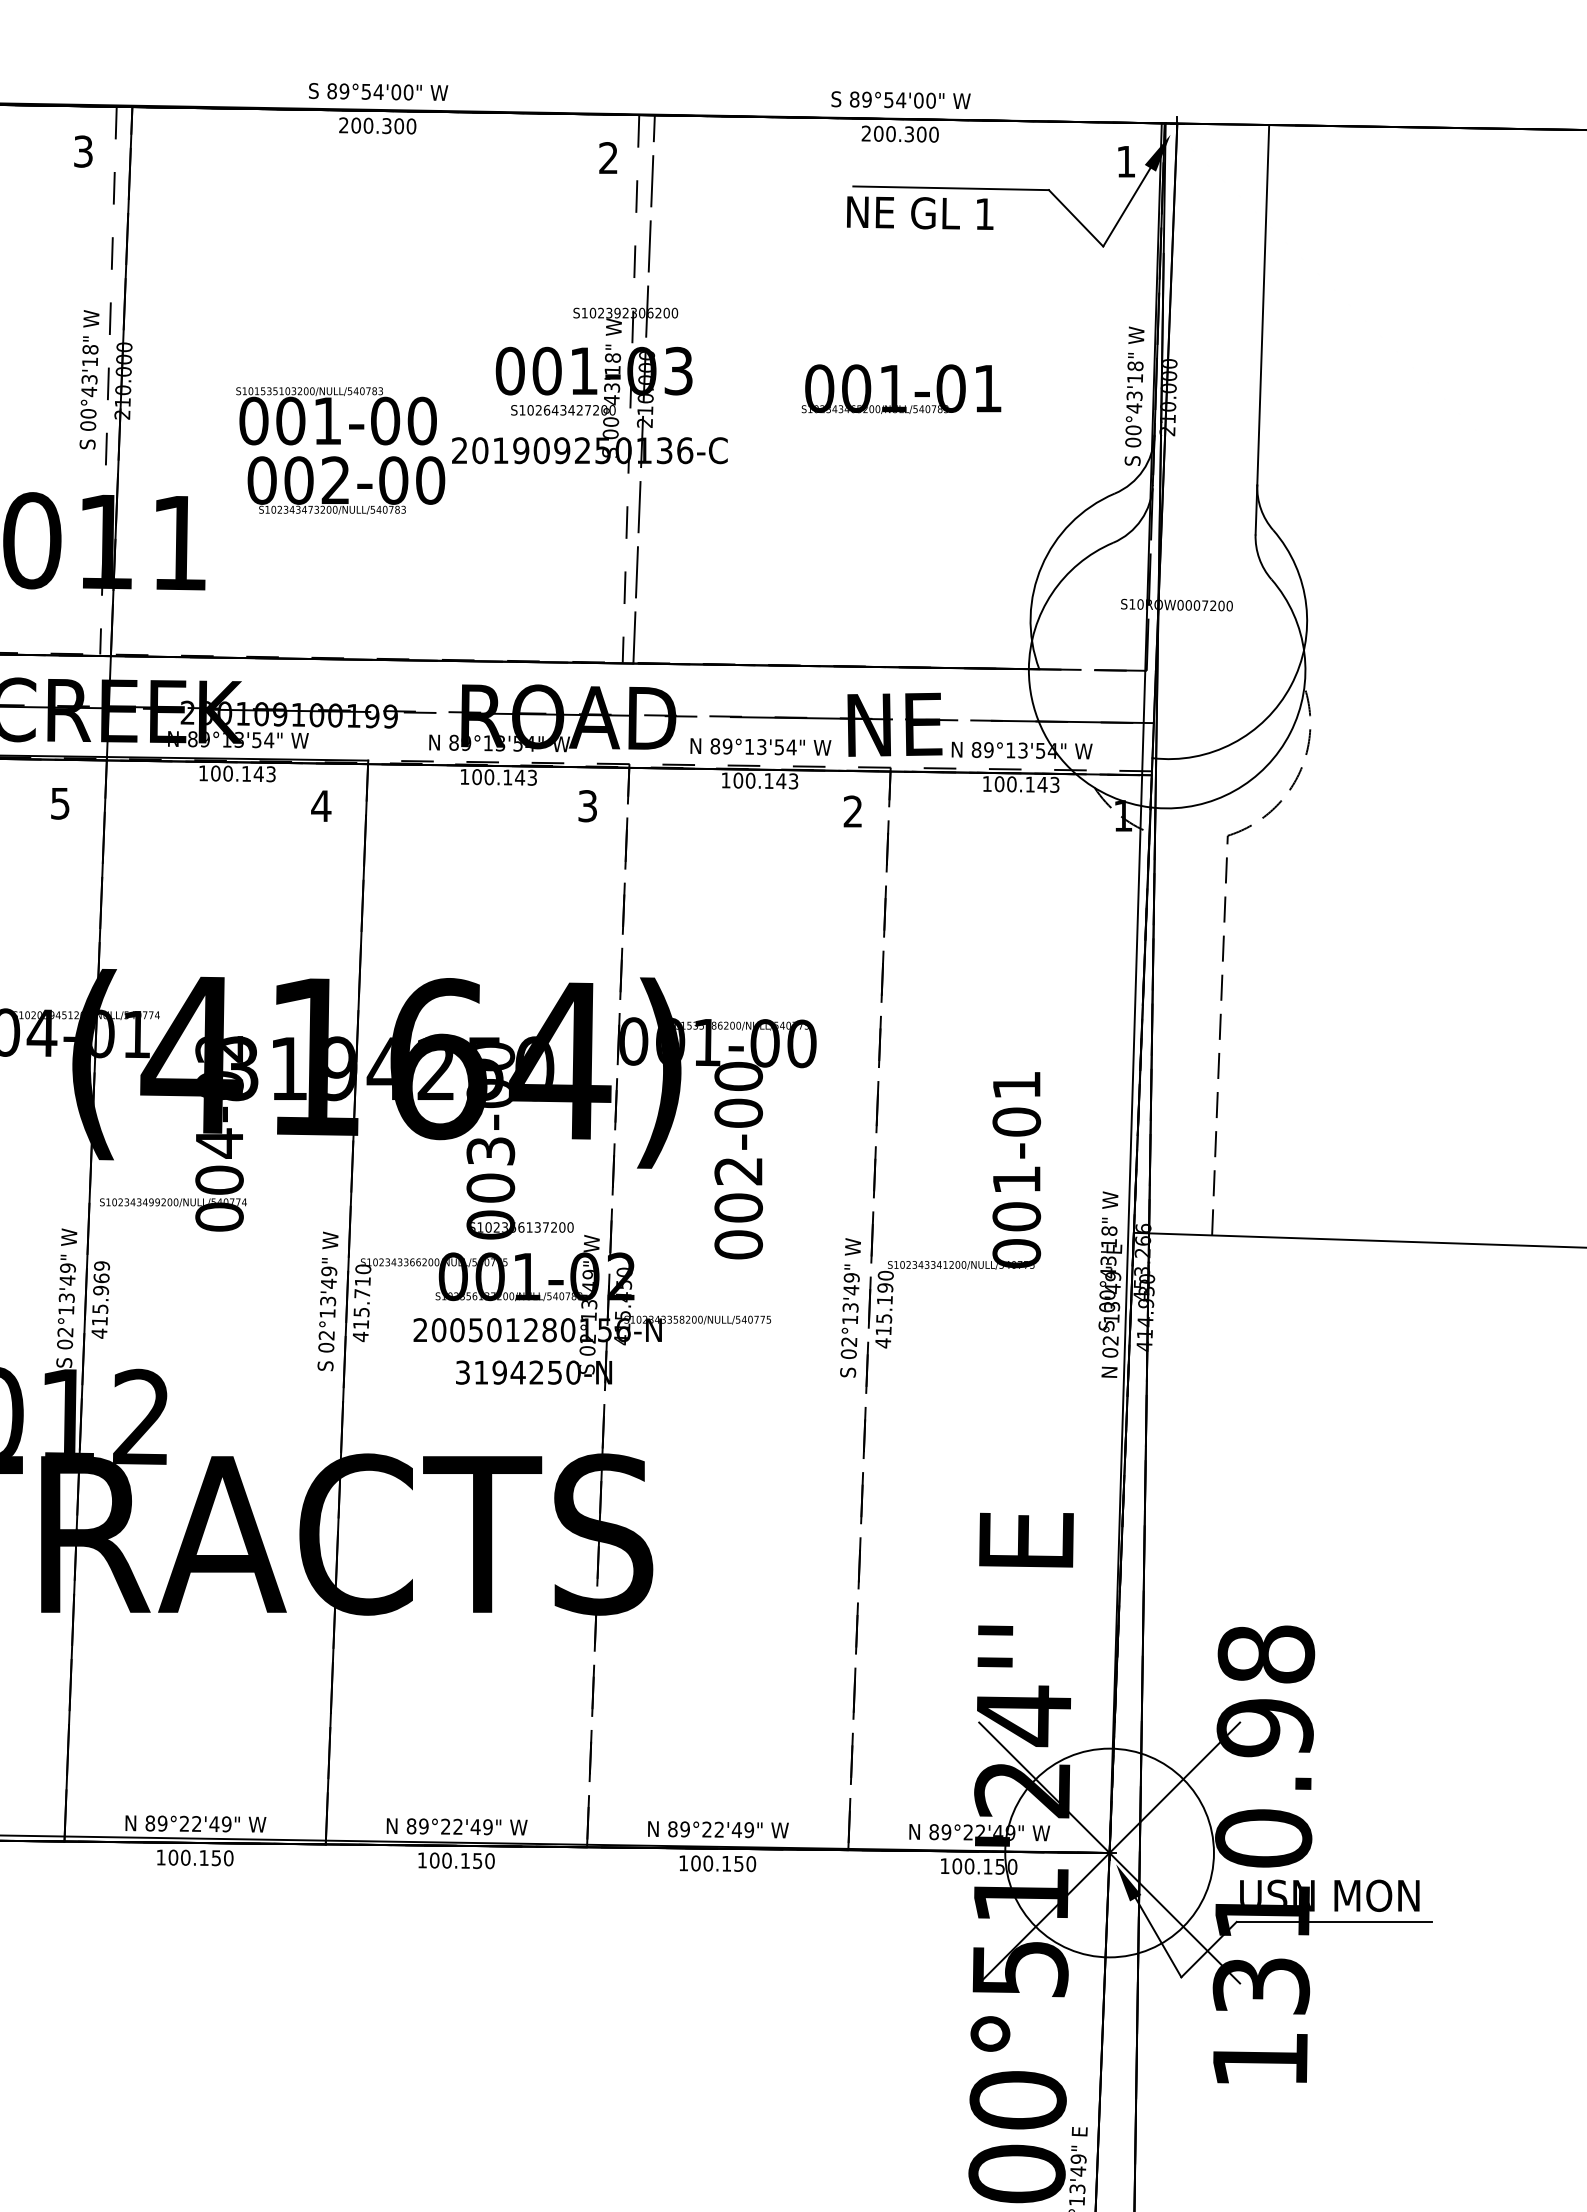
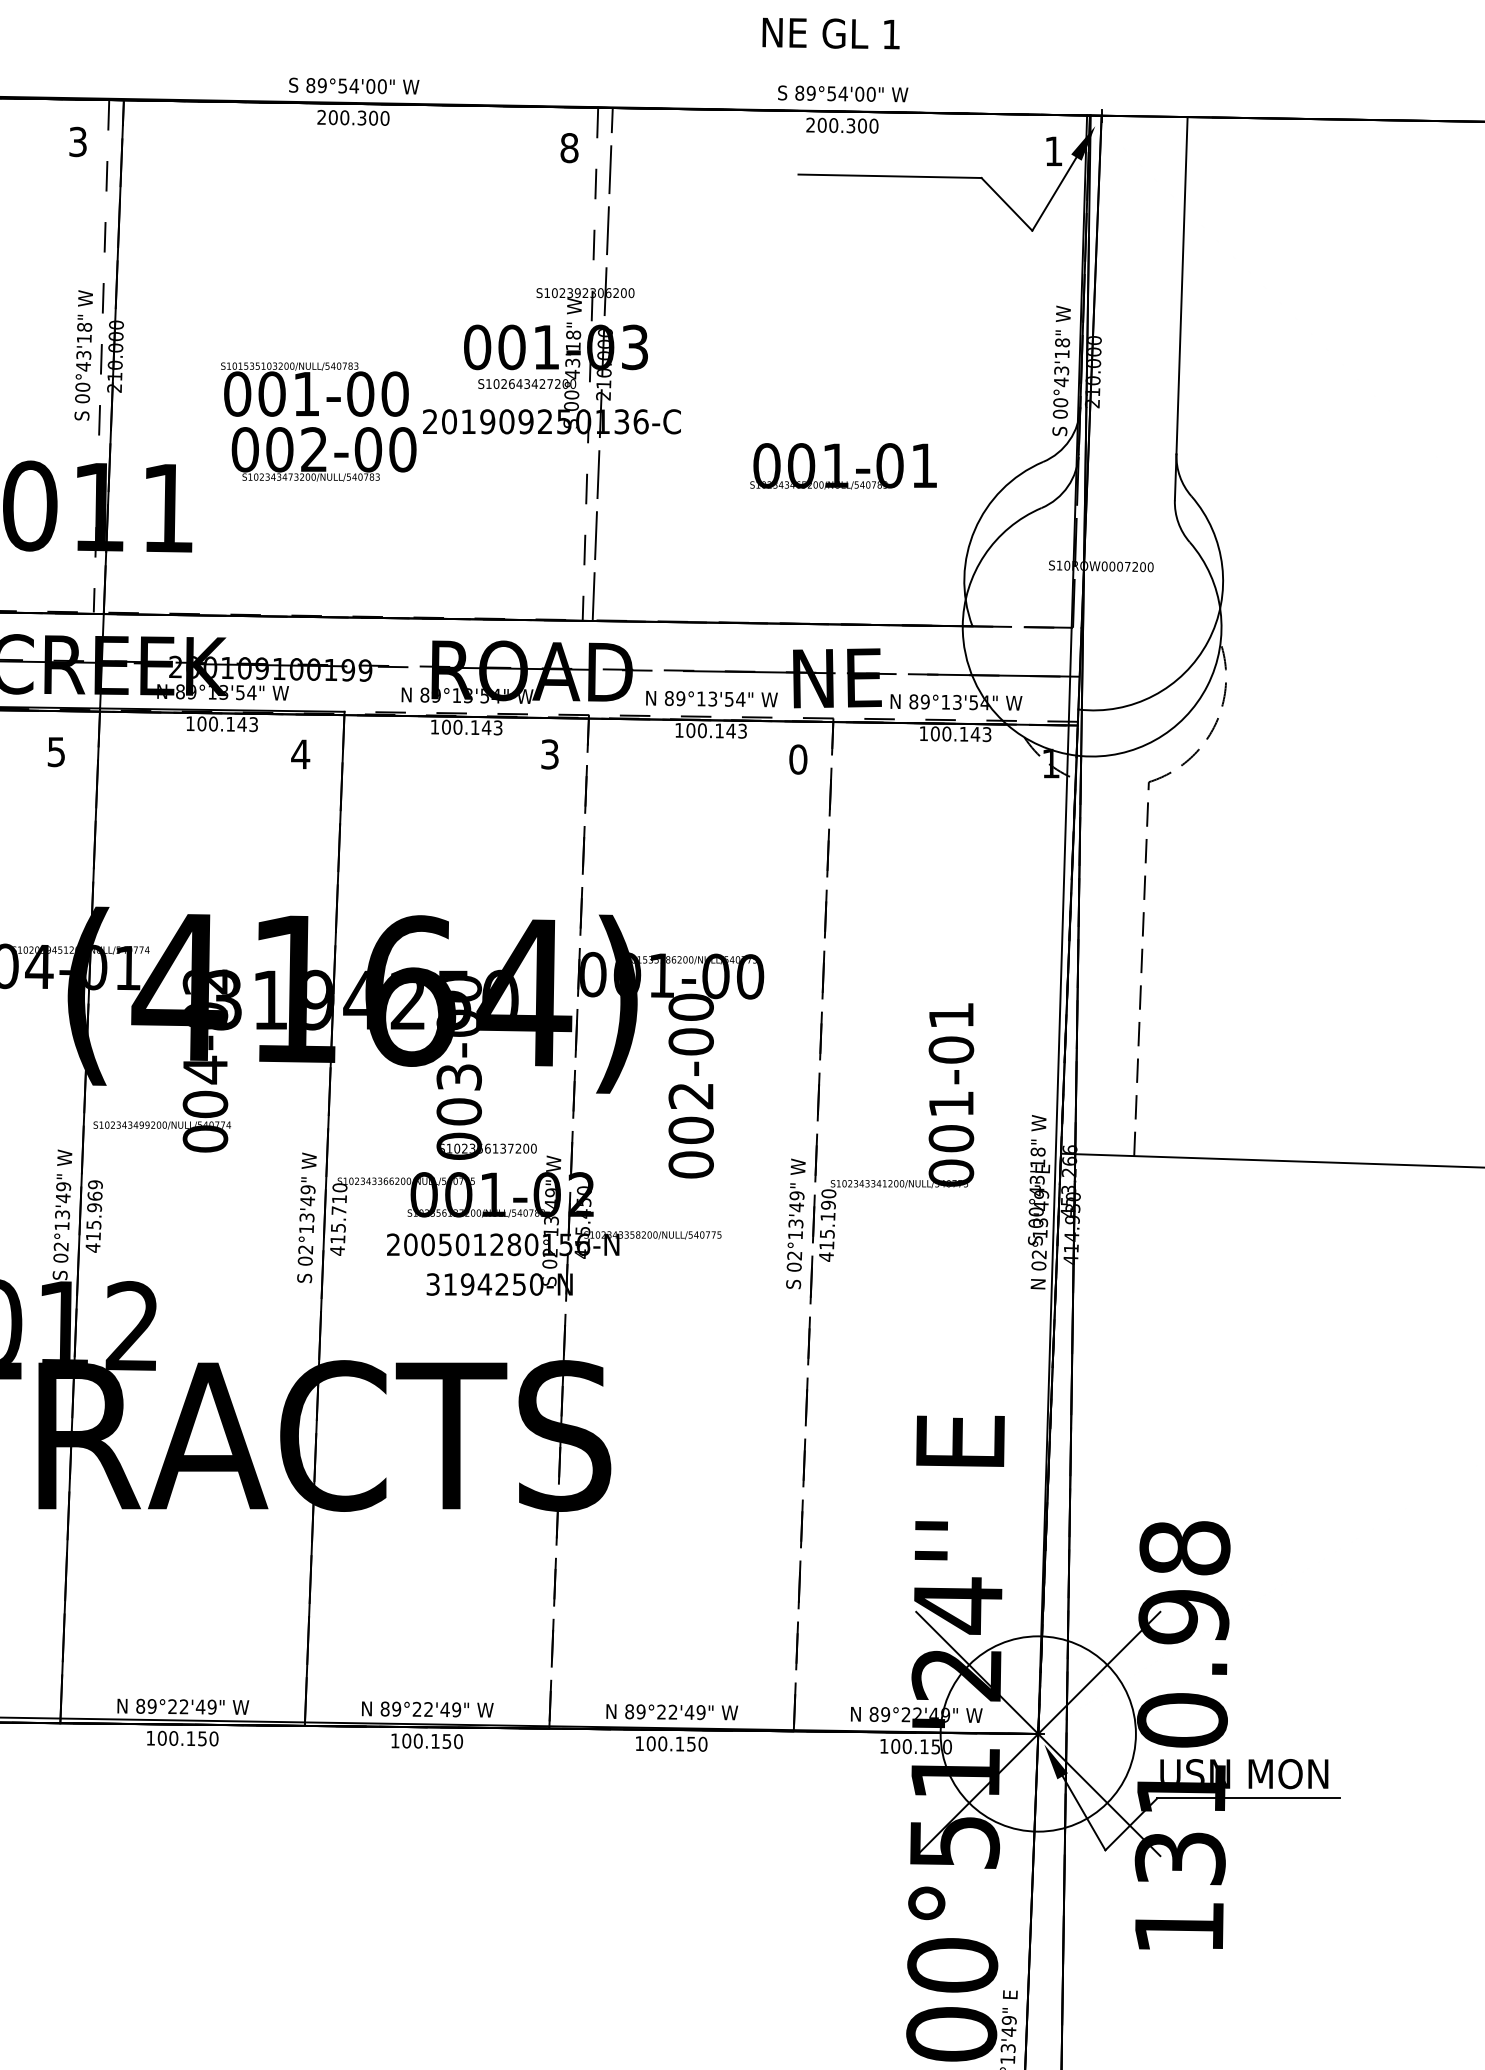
text: (608, 158) -> (569, 148), 2 -> 8
text: (919, 213) -> (830, 33), moved
text: (901, 389) -> (843, 466), moved
text: (853, 811) -> (798, 759), 2 -> 0

